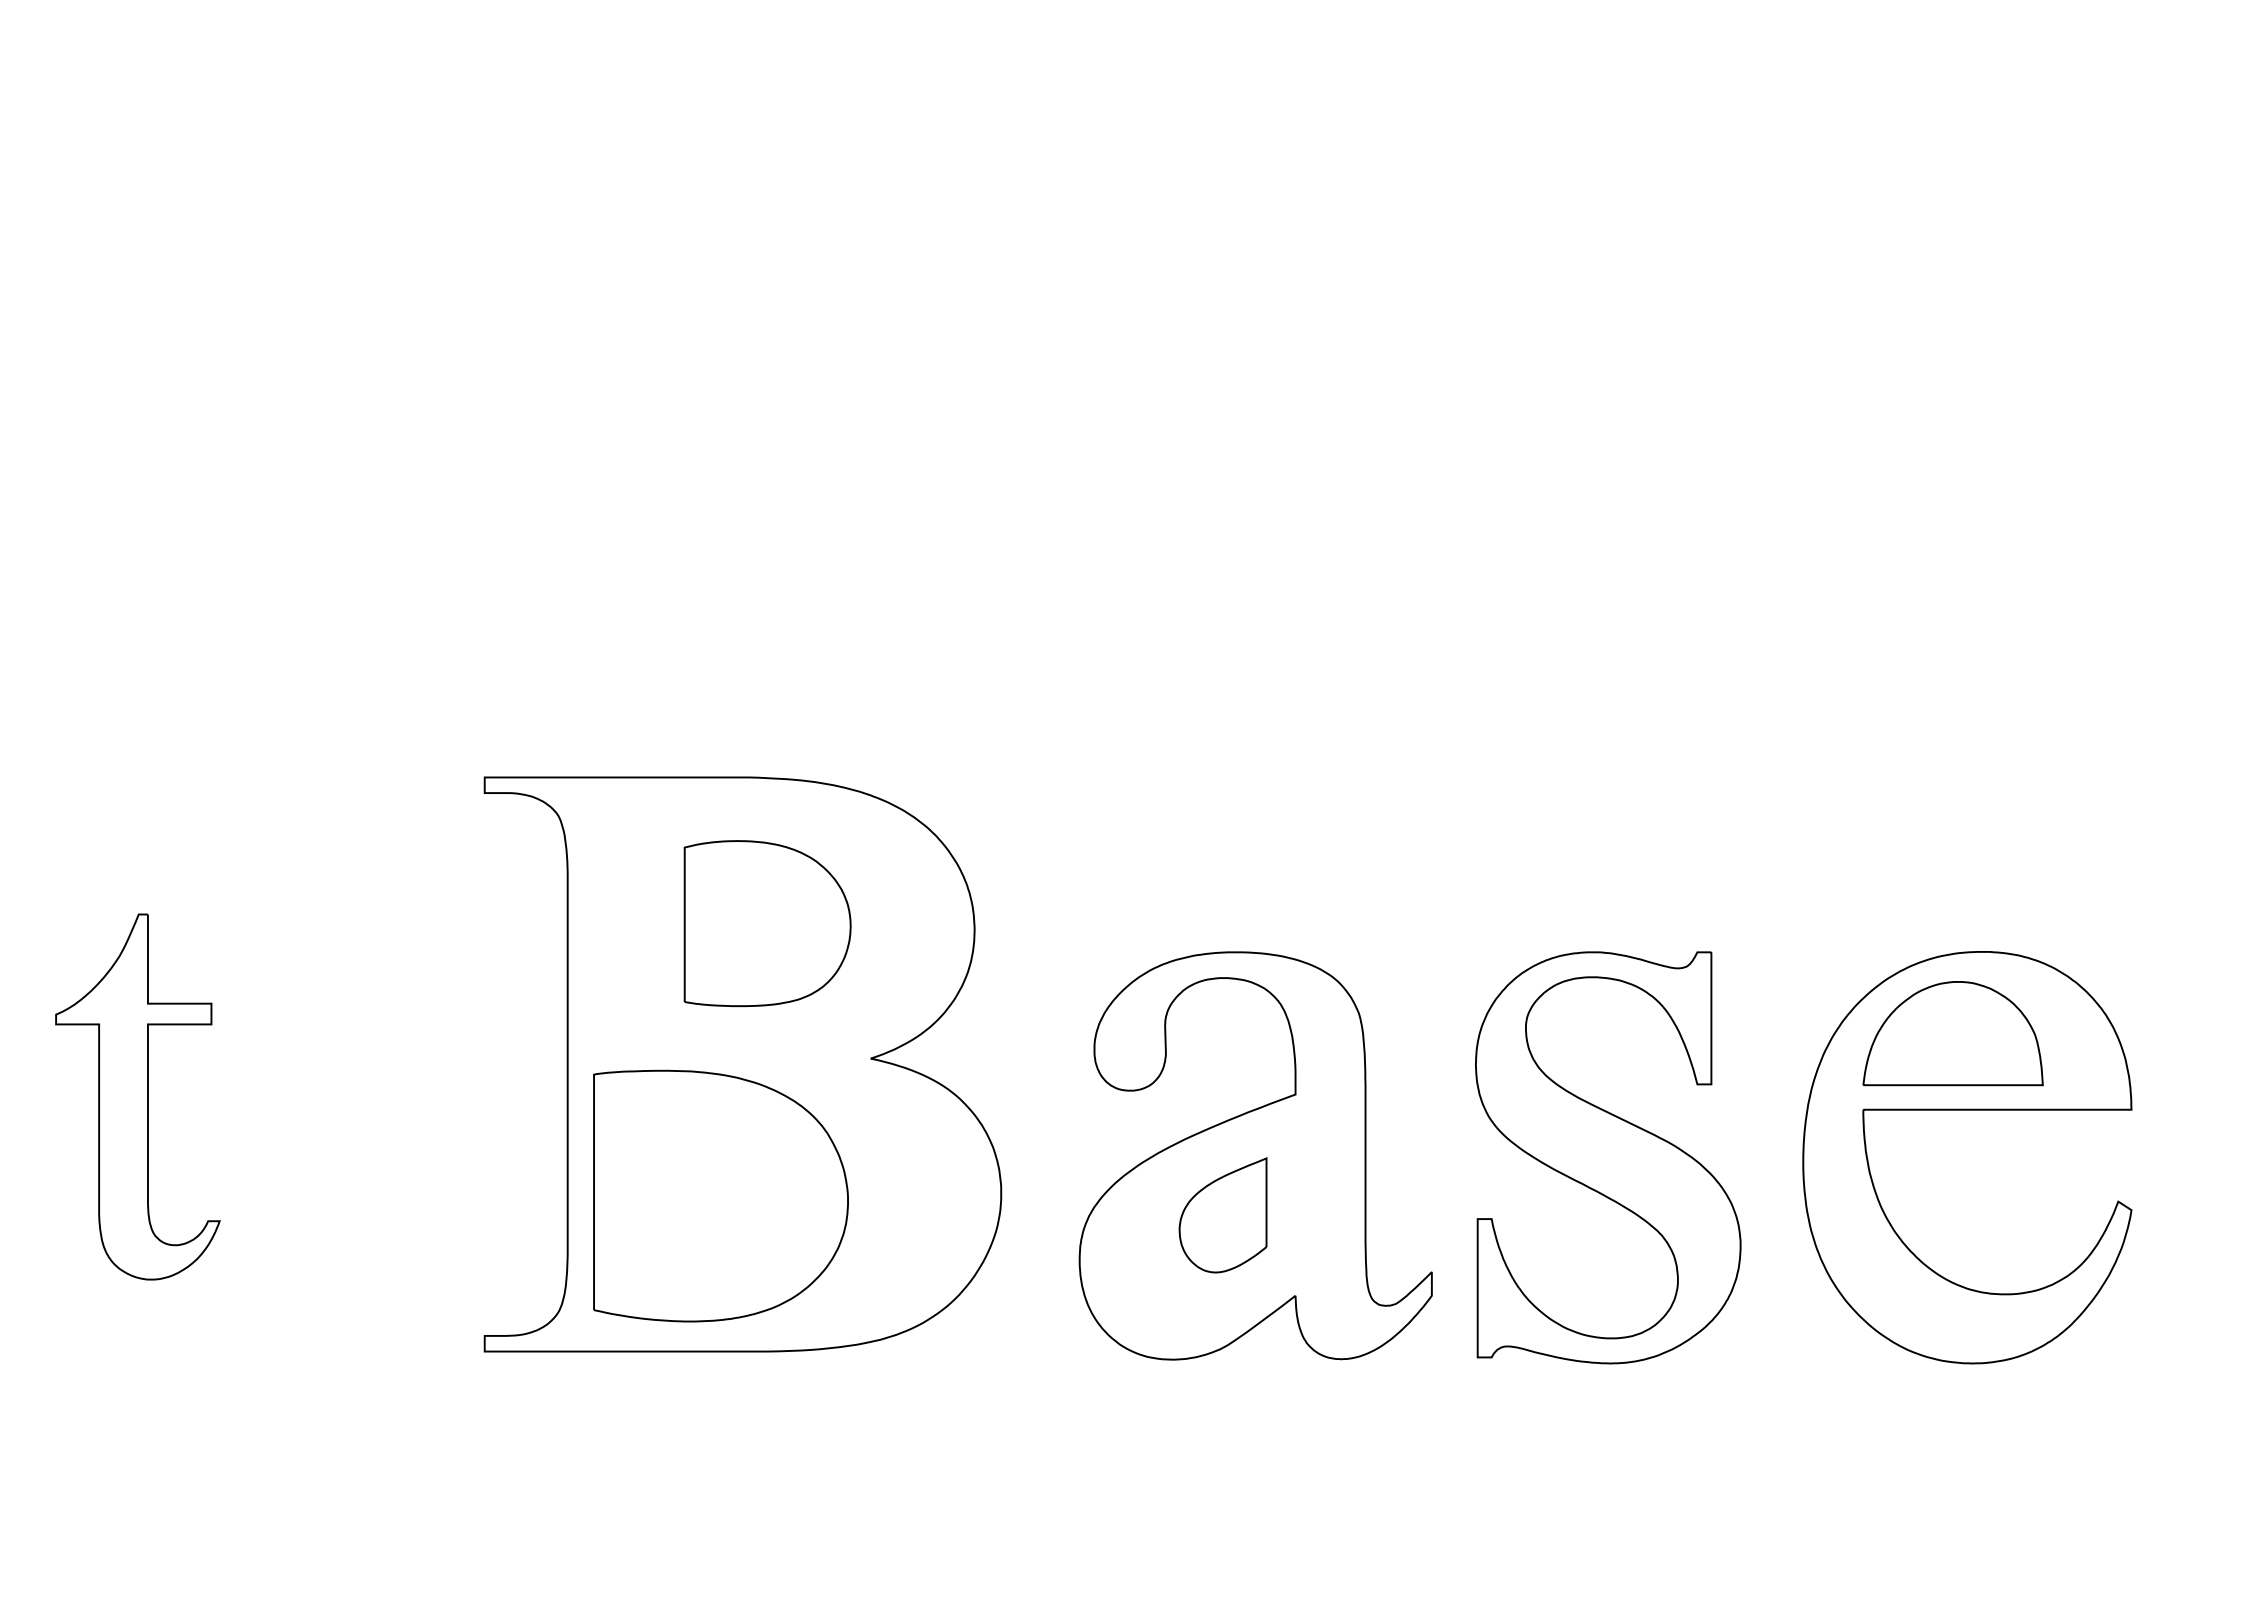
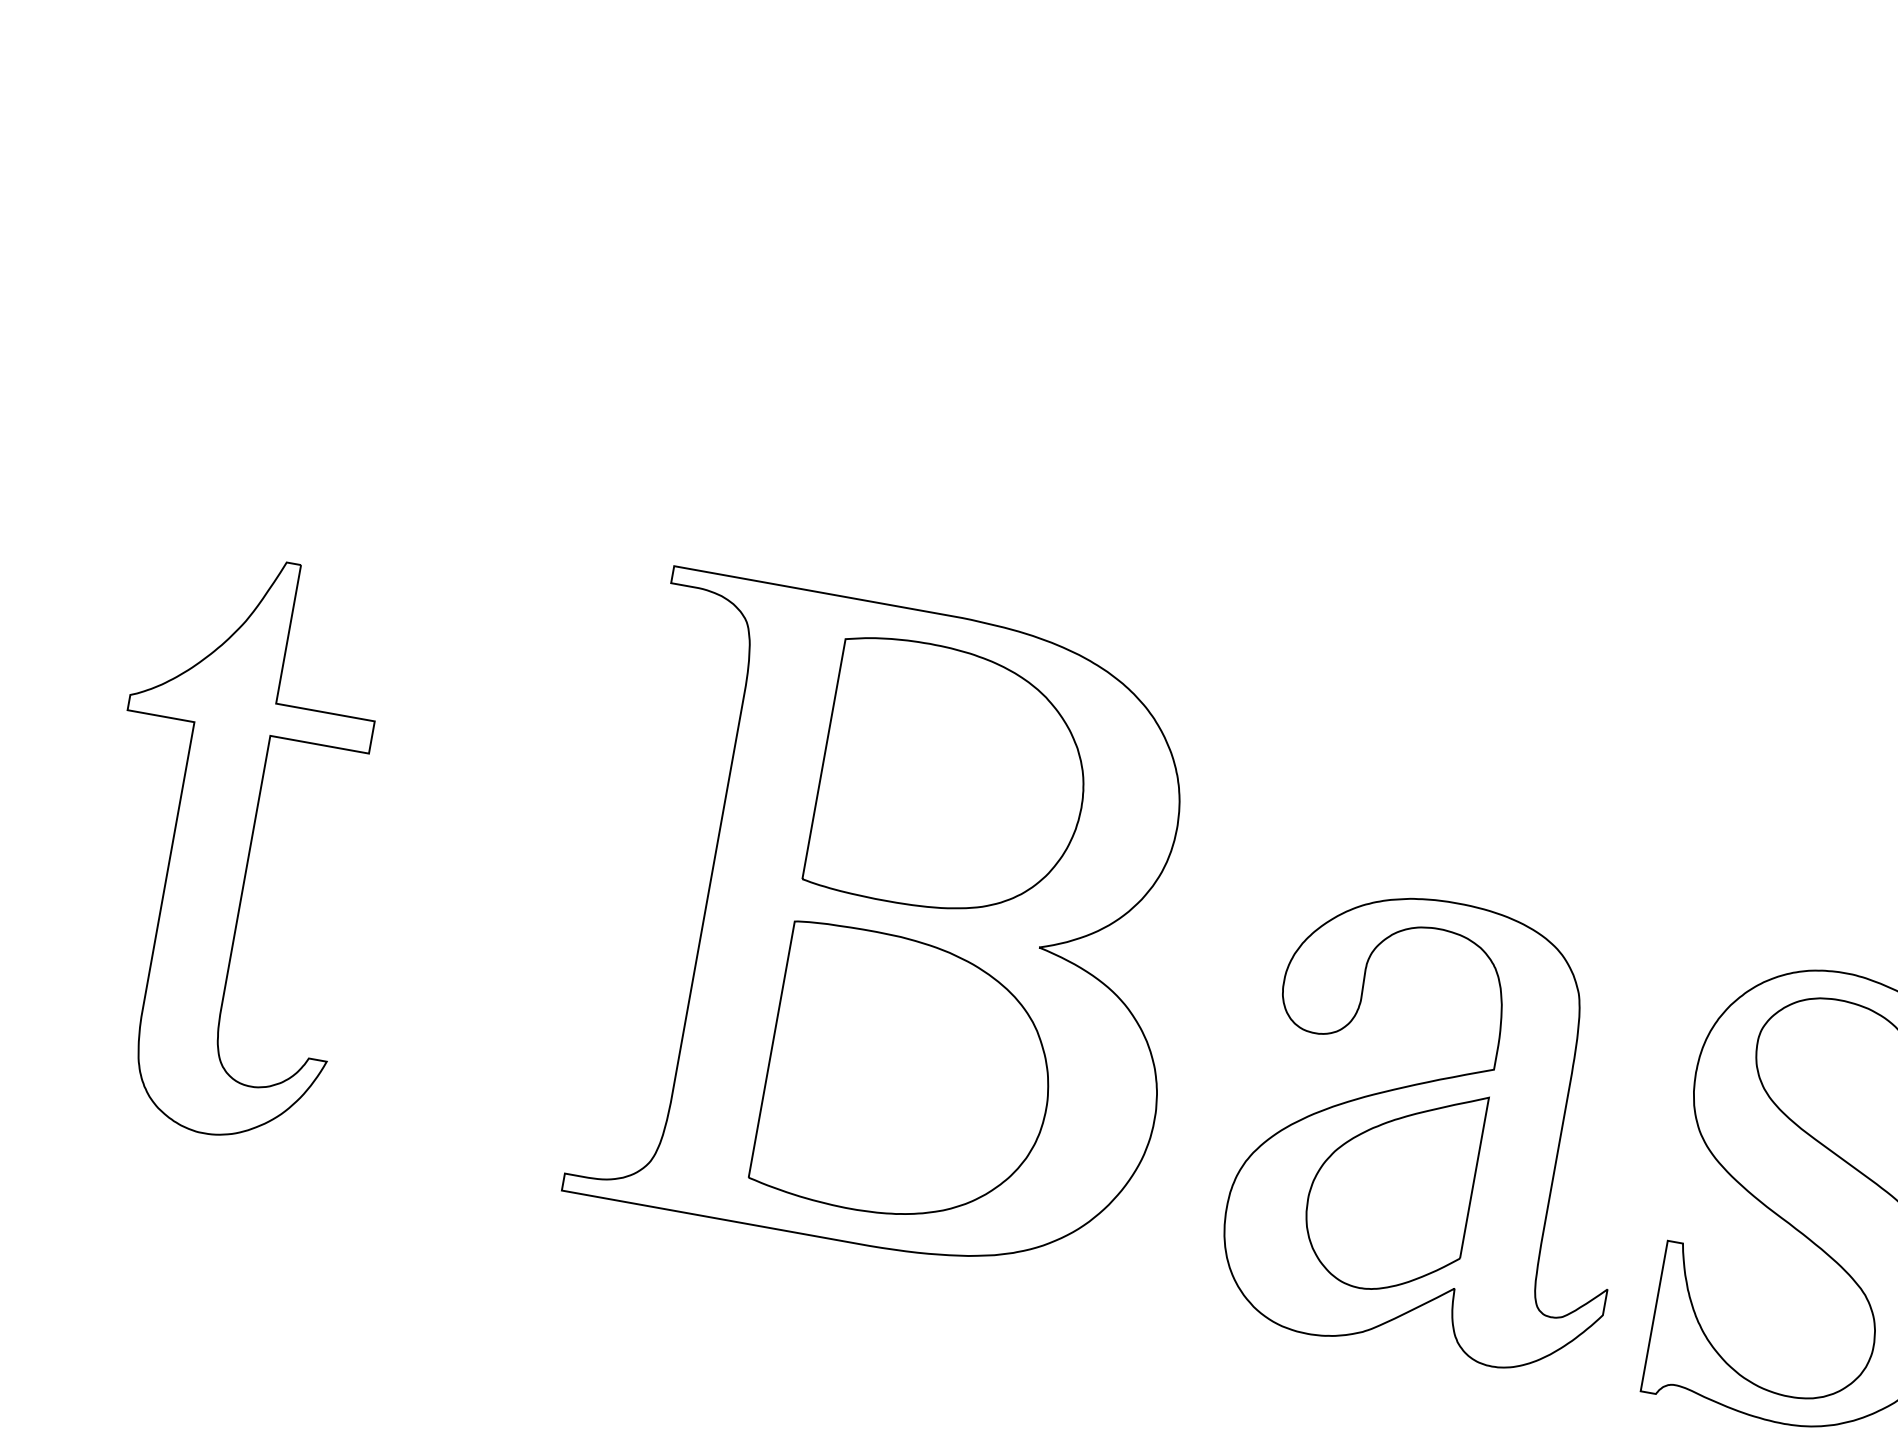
part: (767, 923) -> (953, 780), size x1.43
part: (137, 1096) -> (234, 845), size x1.43
part: (720, 1195) -> (908, 1077), moved
part: (1222, 1215) -> (1390, 1186), size x1.67

